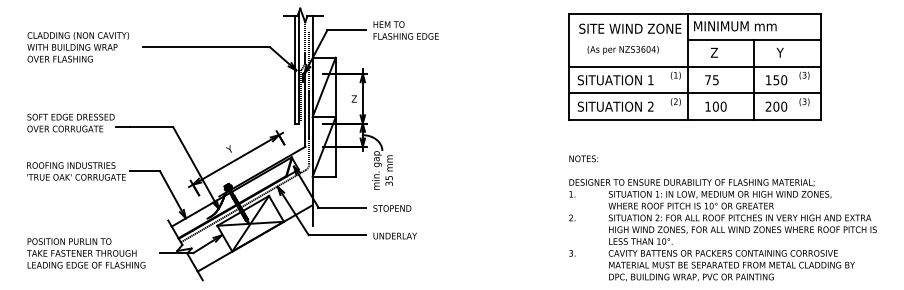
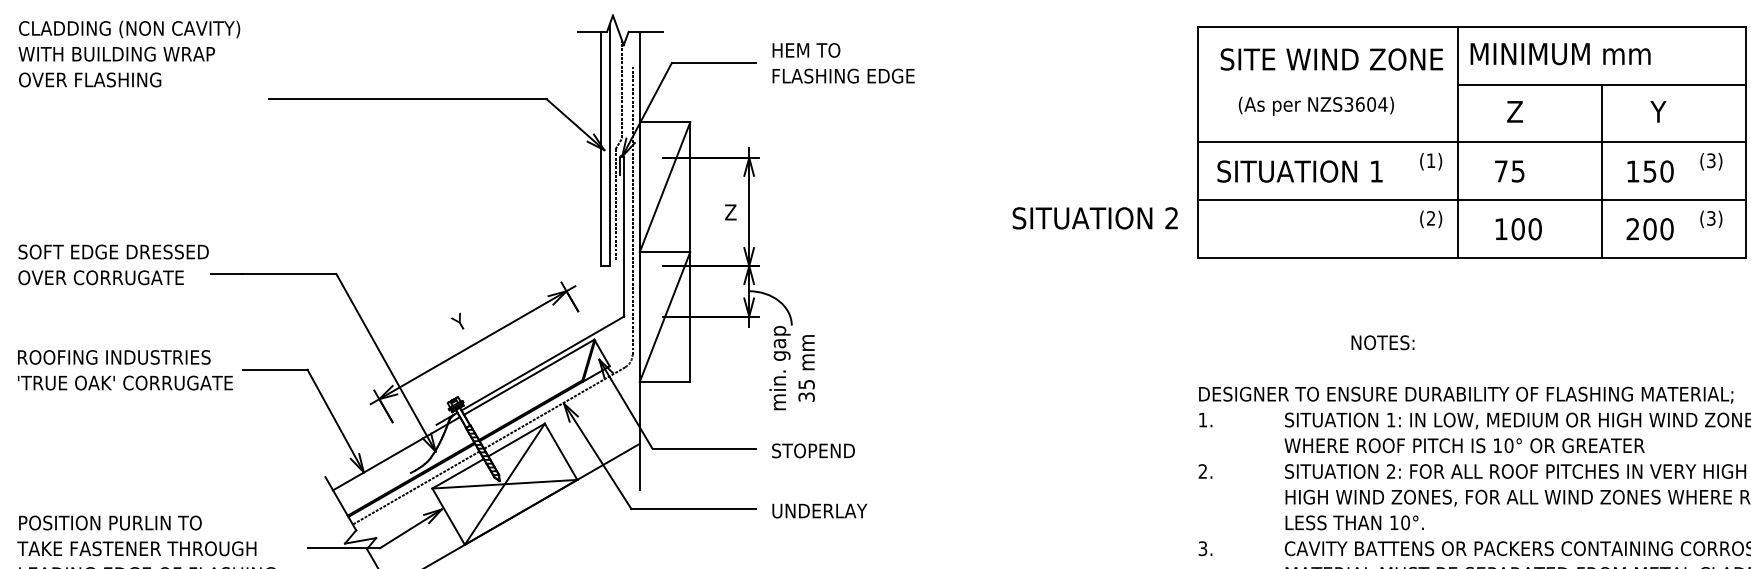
text: (78, 47) -> (129, 54), moved
text: (615, 106) -> (1094, 217), moved
text: (583, 158) -> (1382, 342), moved

